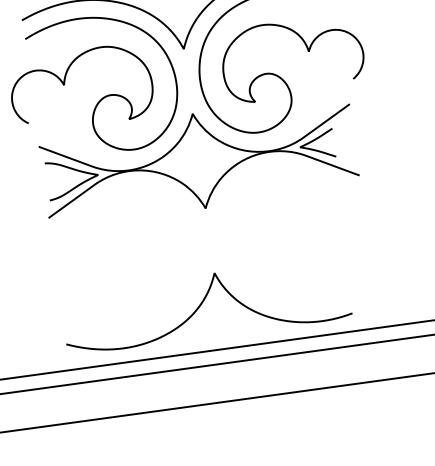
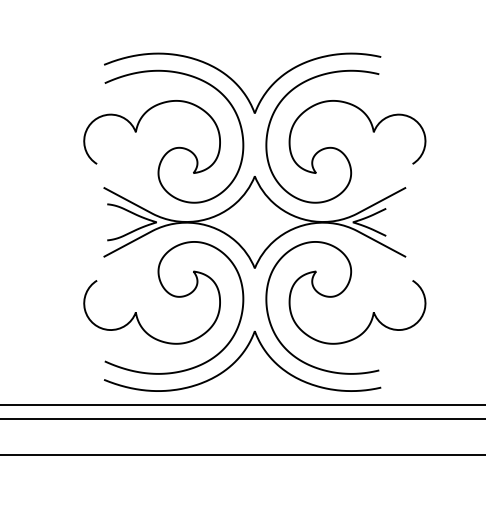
curve: (296, 224) -> (339, 295), added
curve: (122, 248) -> (170, 295), added

